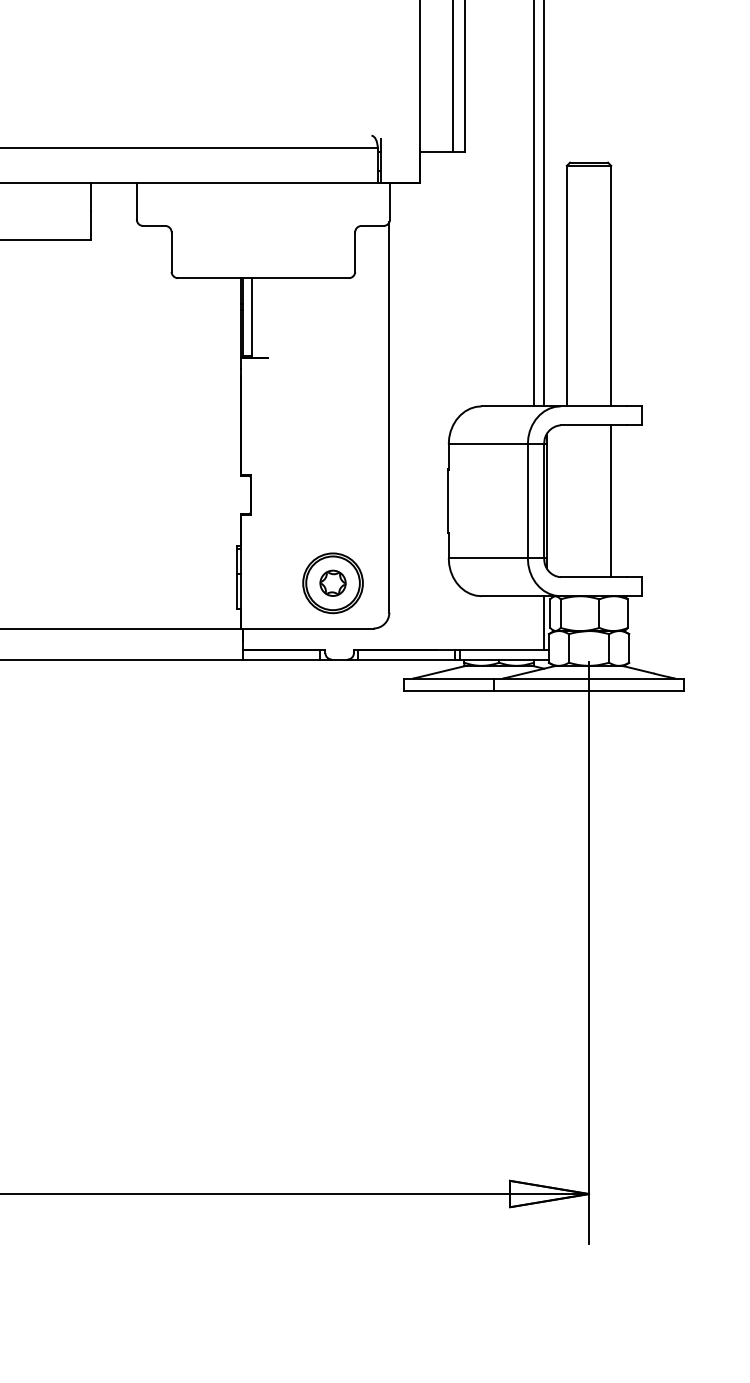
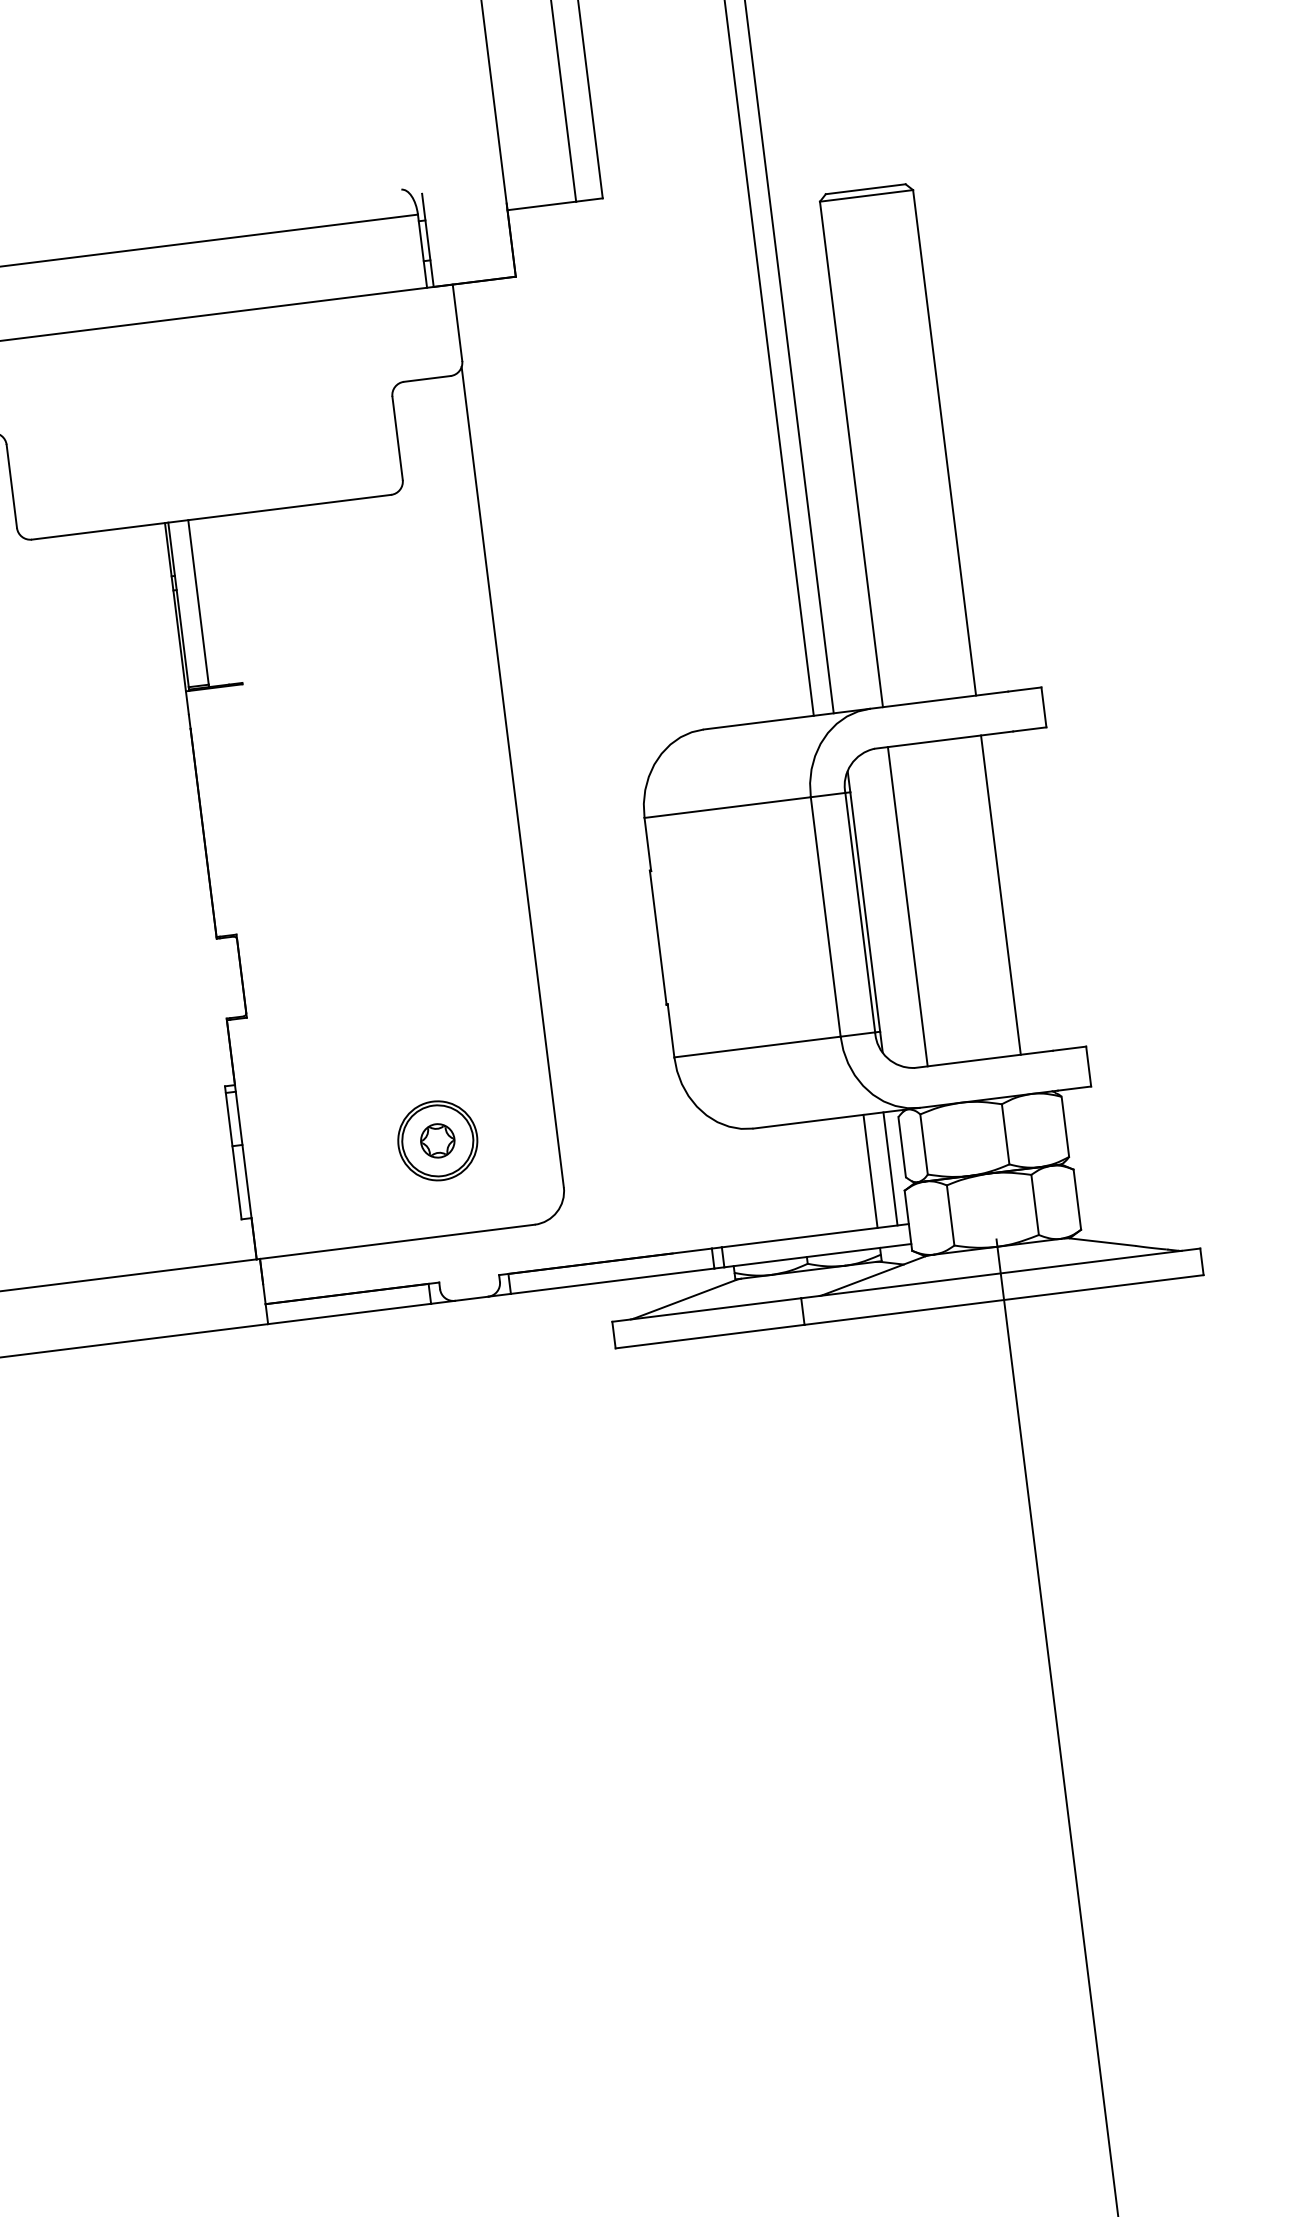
line: (566, 501) -> (906, 907), added
part: (332, 583) -> (436, 1140), size x0.62
line: (534, 623) -> (871, 1172), added

